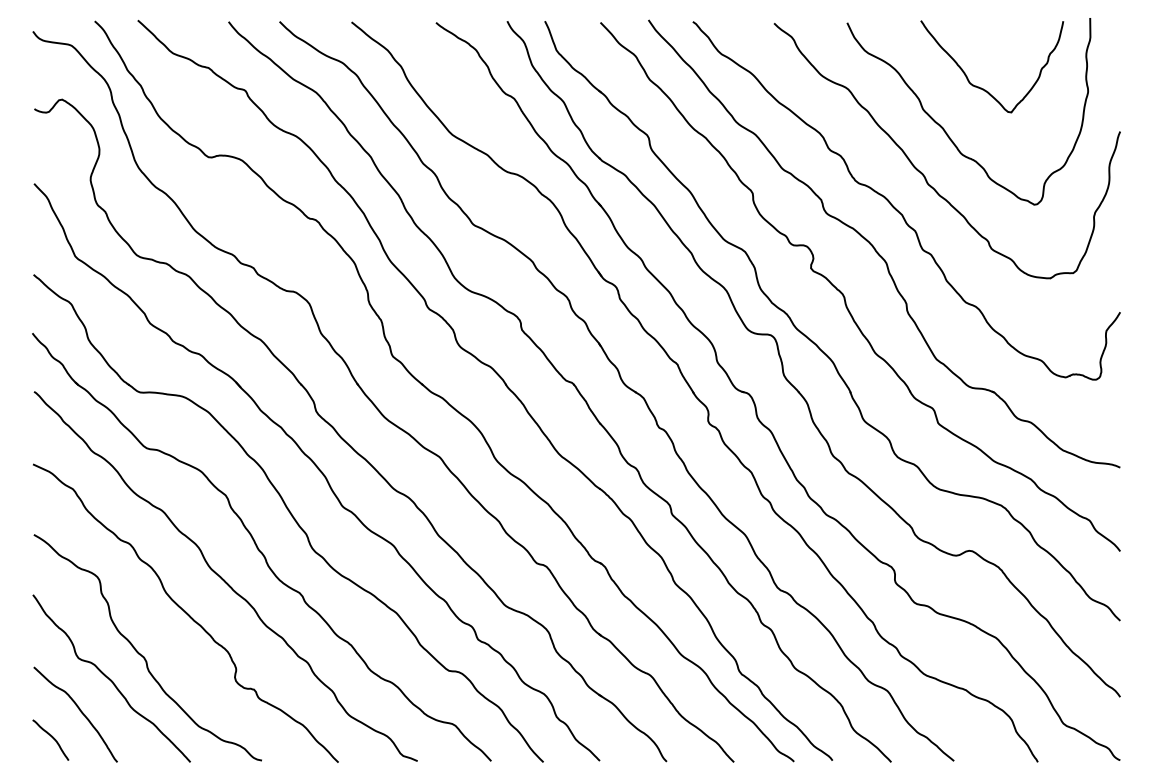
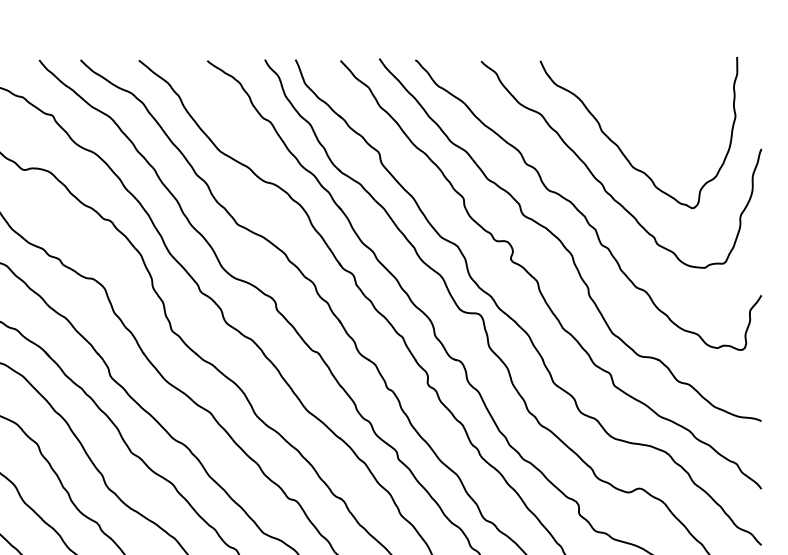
curve: (981, 87) -> (649, 113), removed

